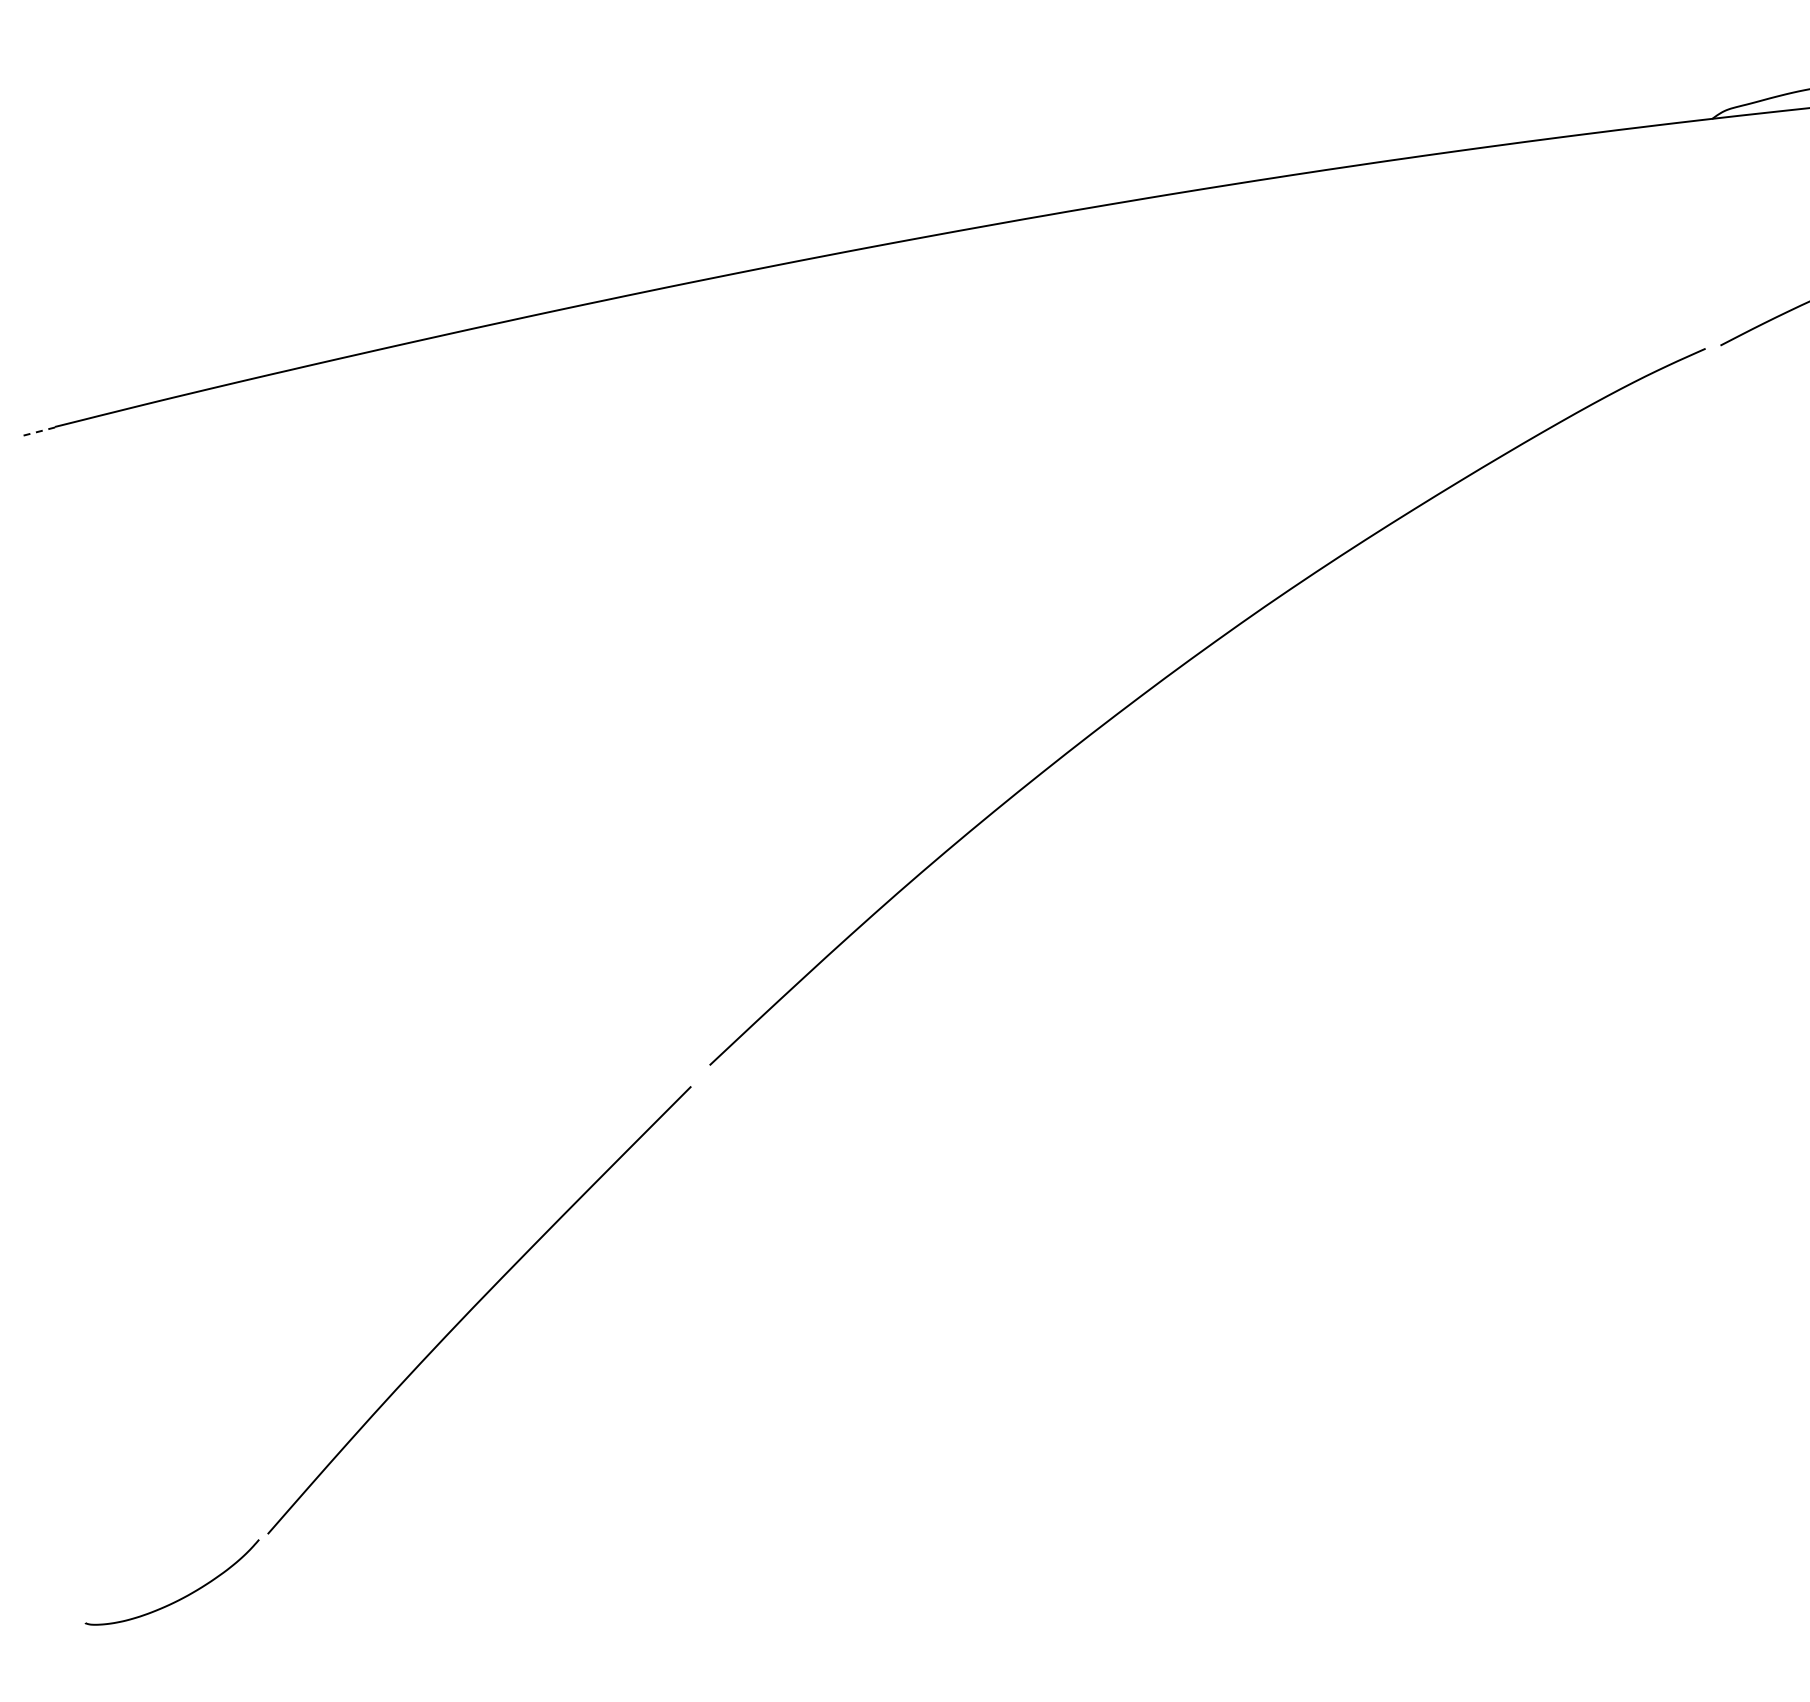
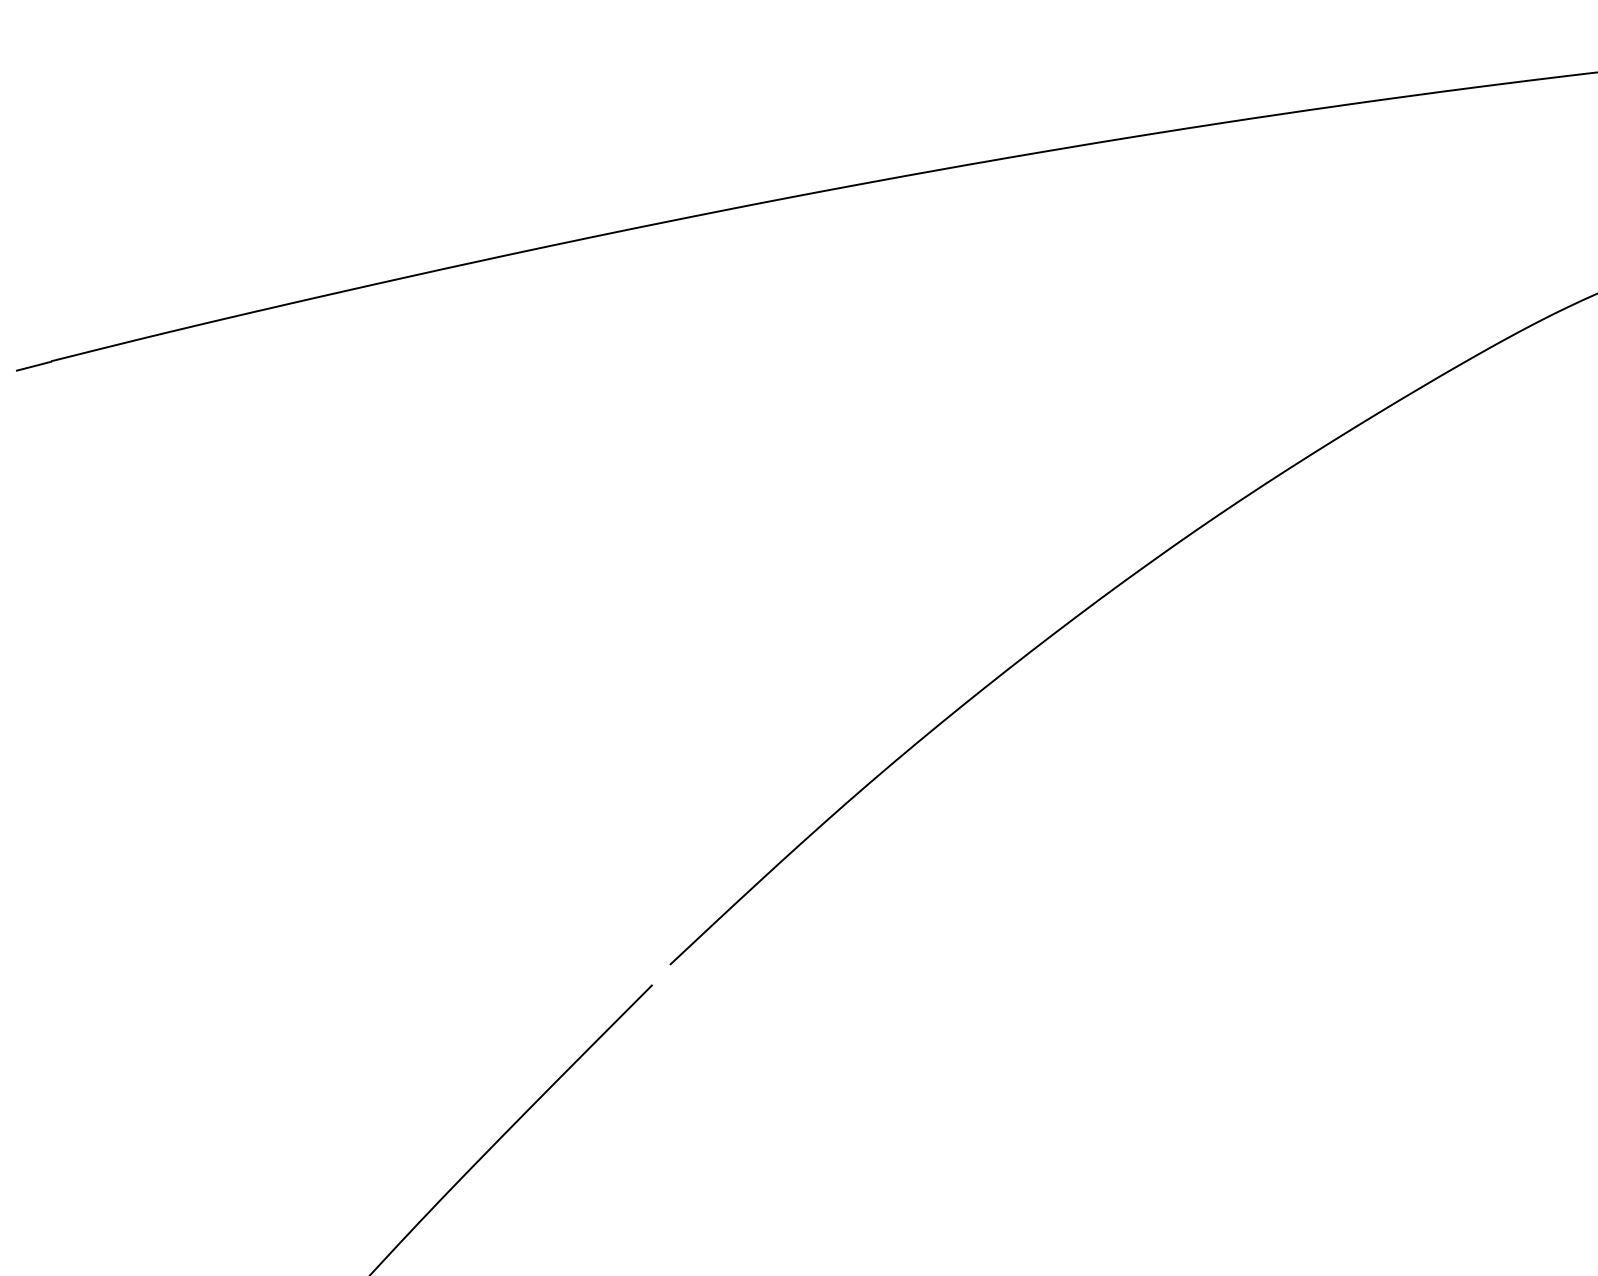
line: (37, 432) -> (34, 366), dashed -> solid

